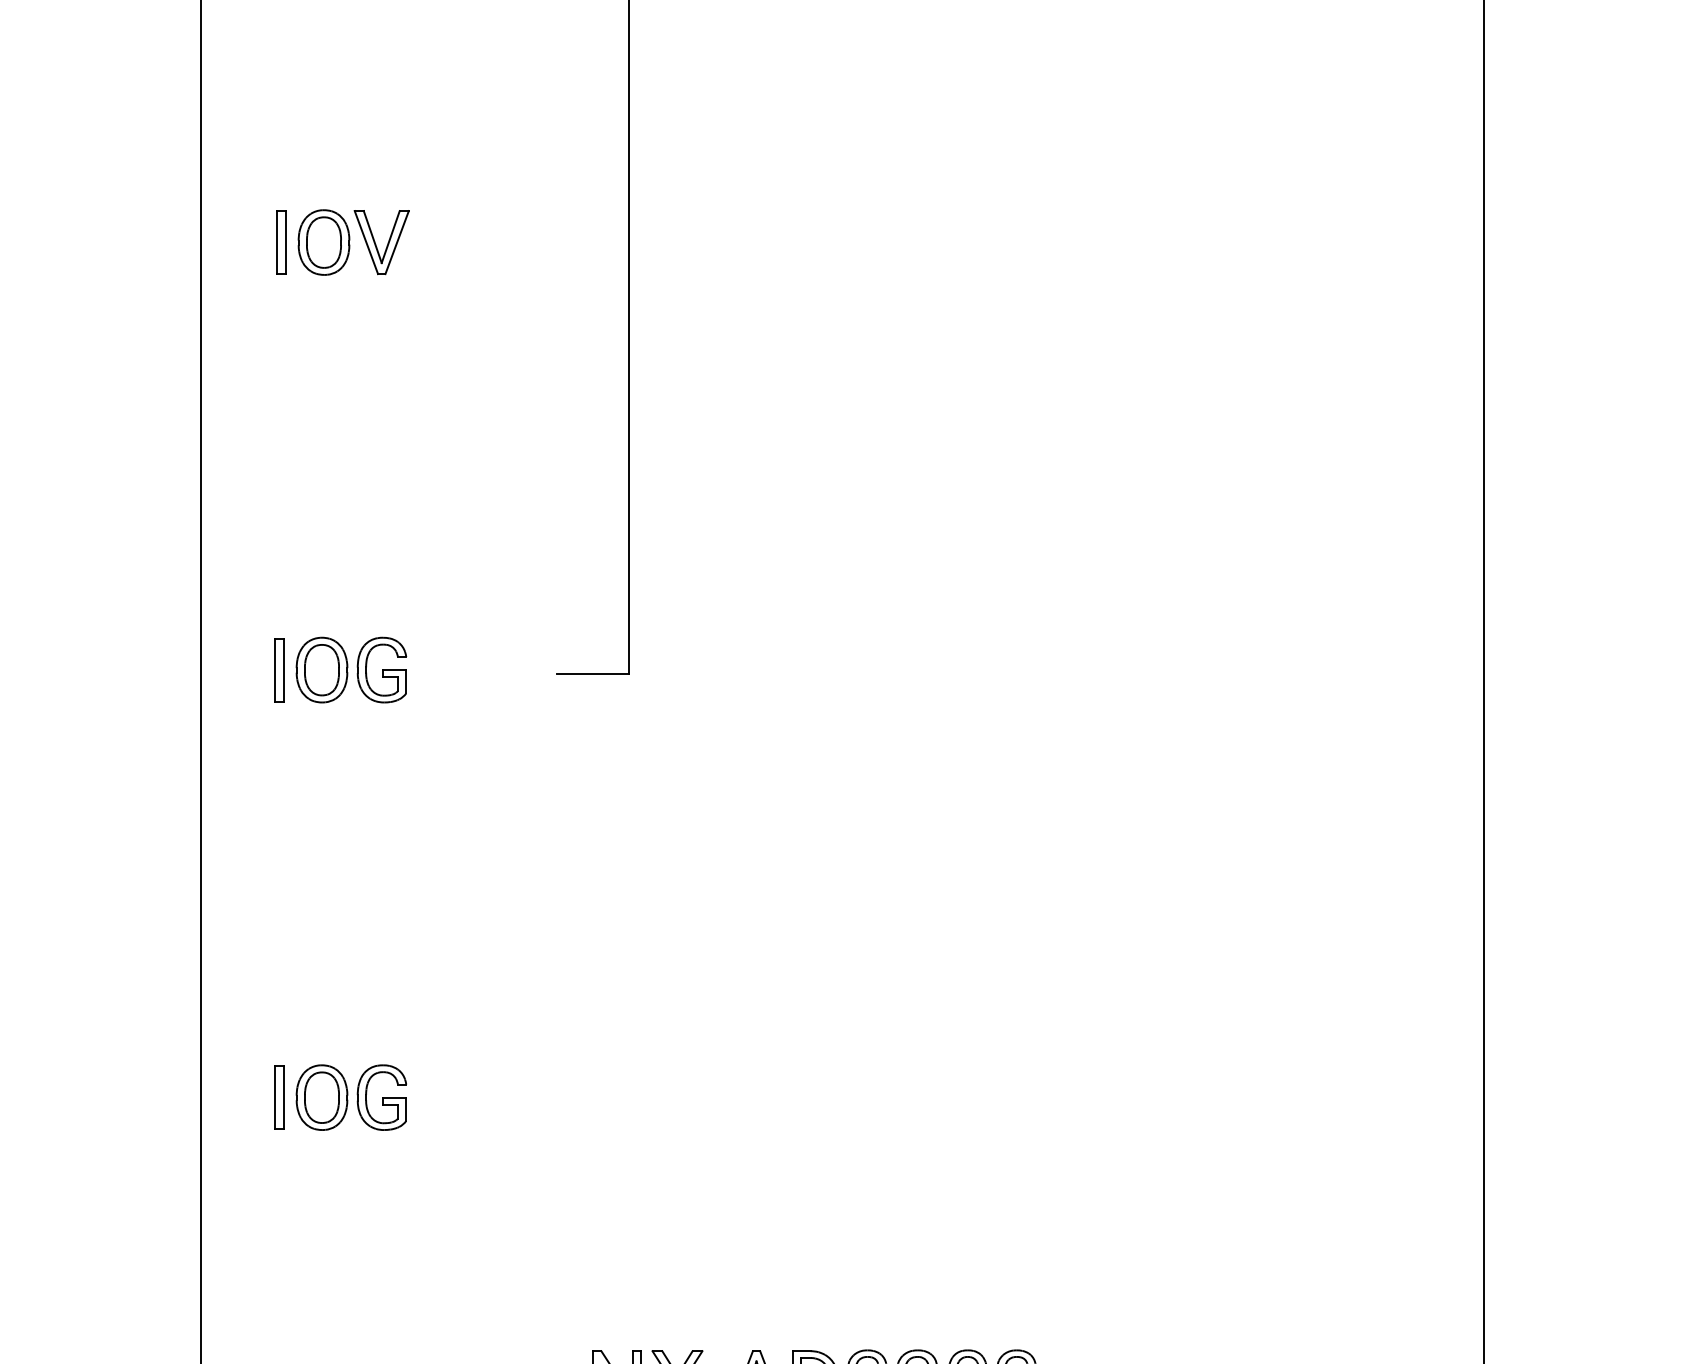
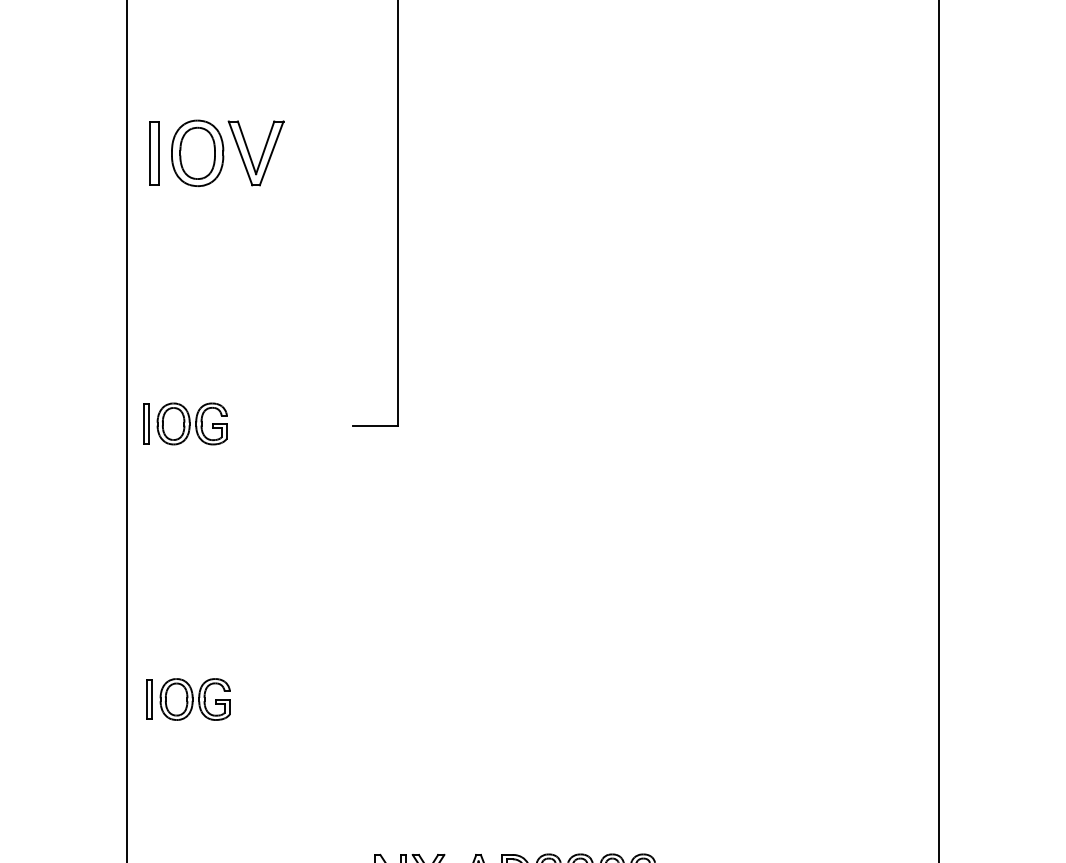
part: (342, 242) -> (216, 153), size x1.6
part: (340, 669) -> (185, 423), moved
part: (340, 1097) -> (188, 699), moved

